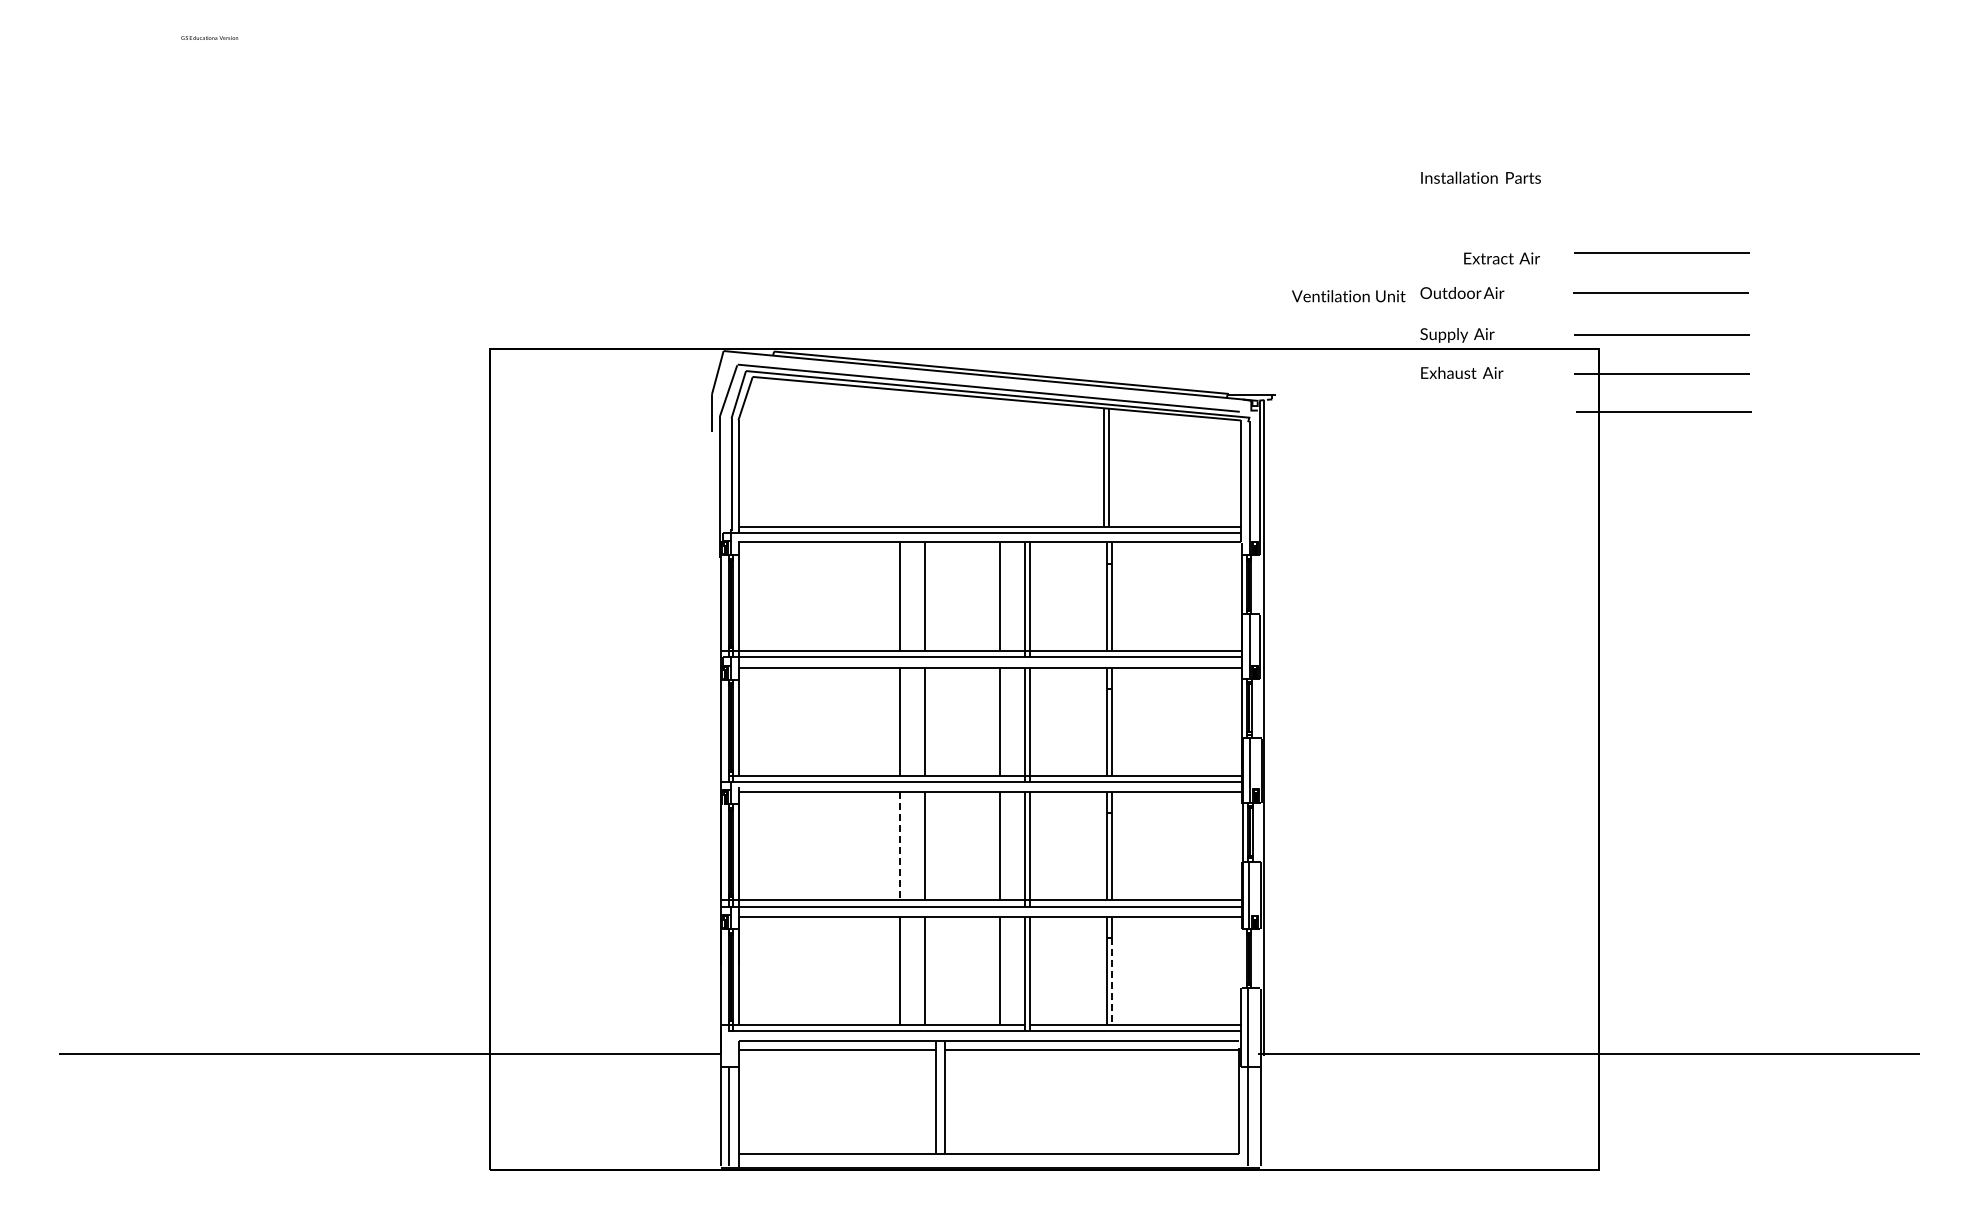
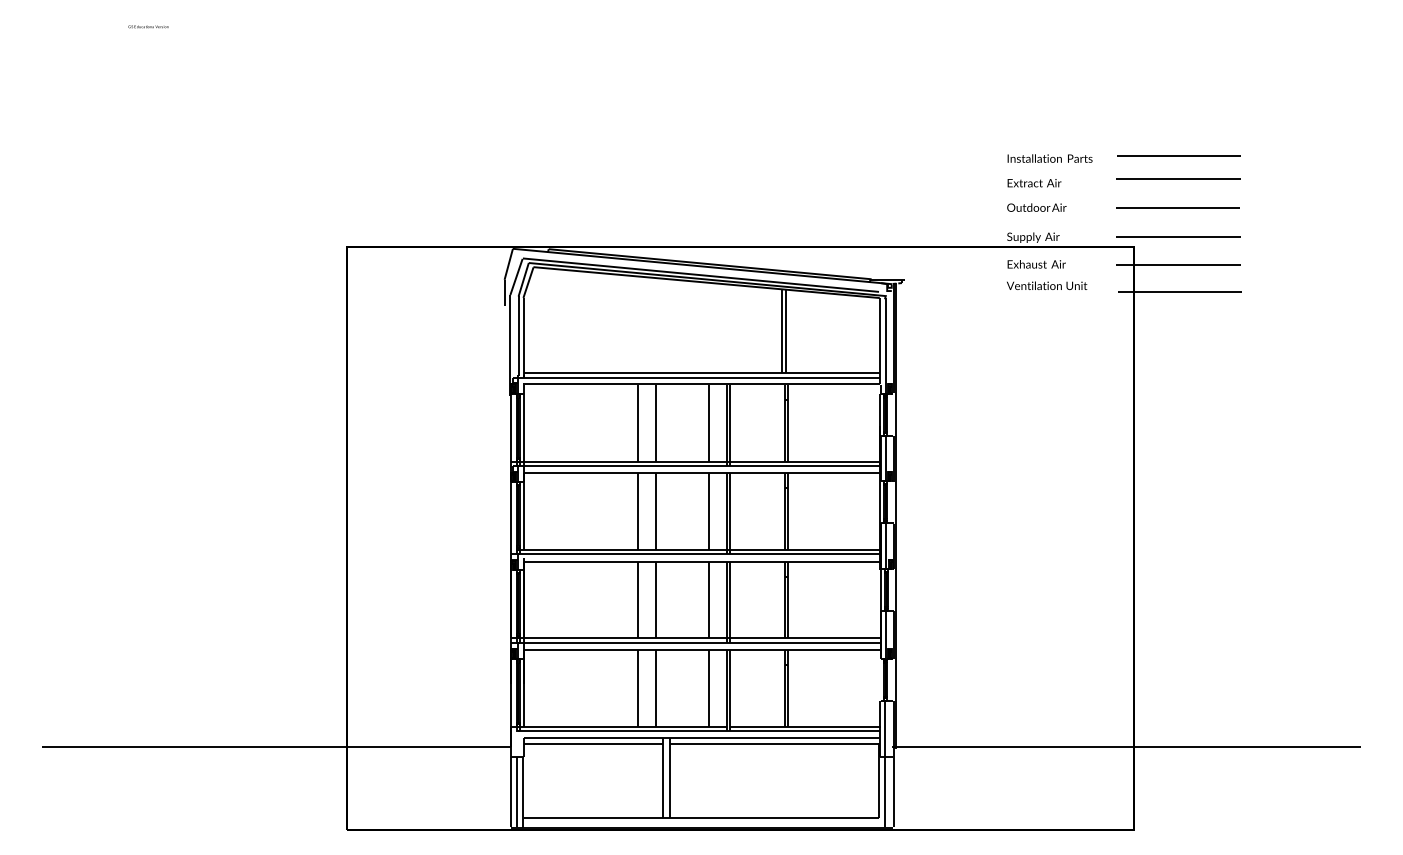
text: (1480, 177) -> (1049, 158), moved
line: (1662, 219) -> (1178, 155), added
text: (1501, 258) -> (1034, 183), moved
text: (1348, 296) -> (1046, 286), moved
line: (900, 846) -> (638, 600), dashed -> solid
line: (1111, 981) -> (788, 695), dashed -> solid

